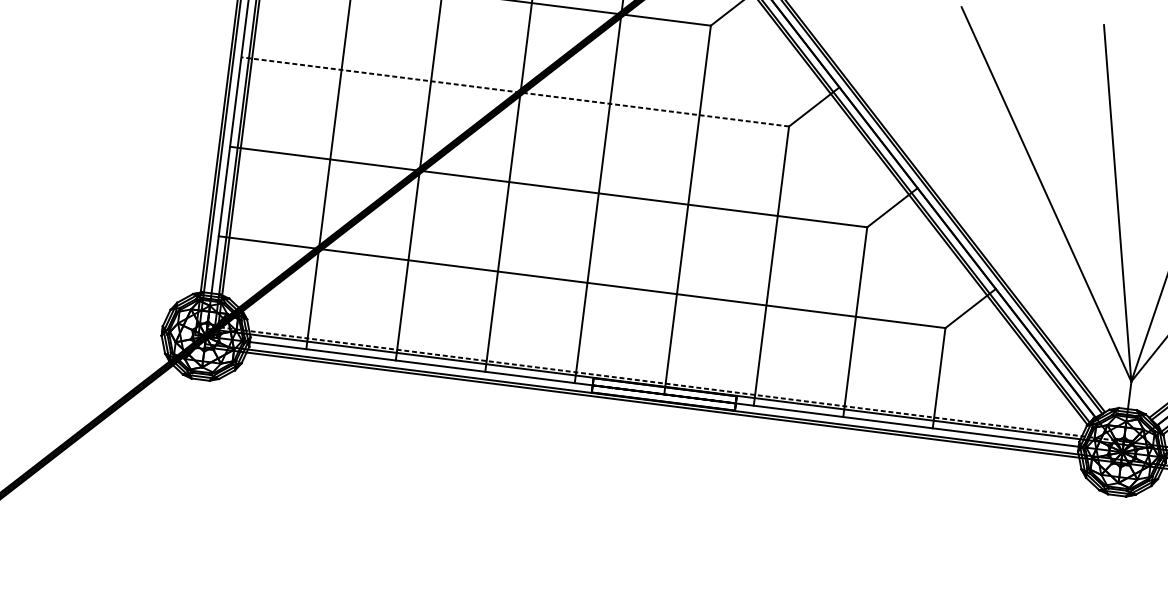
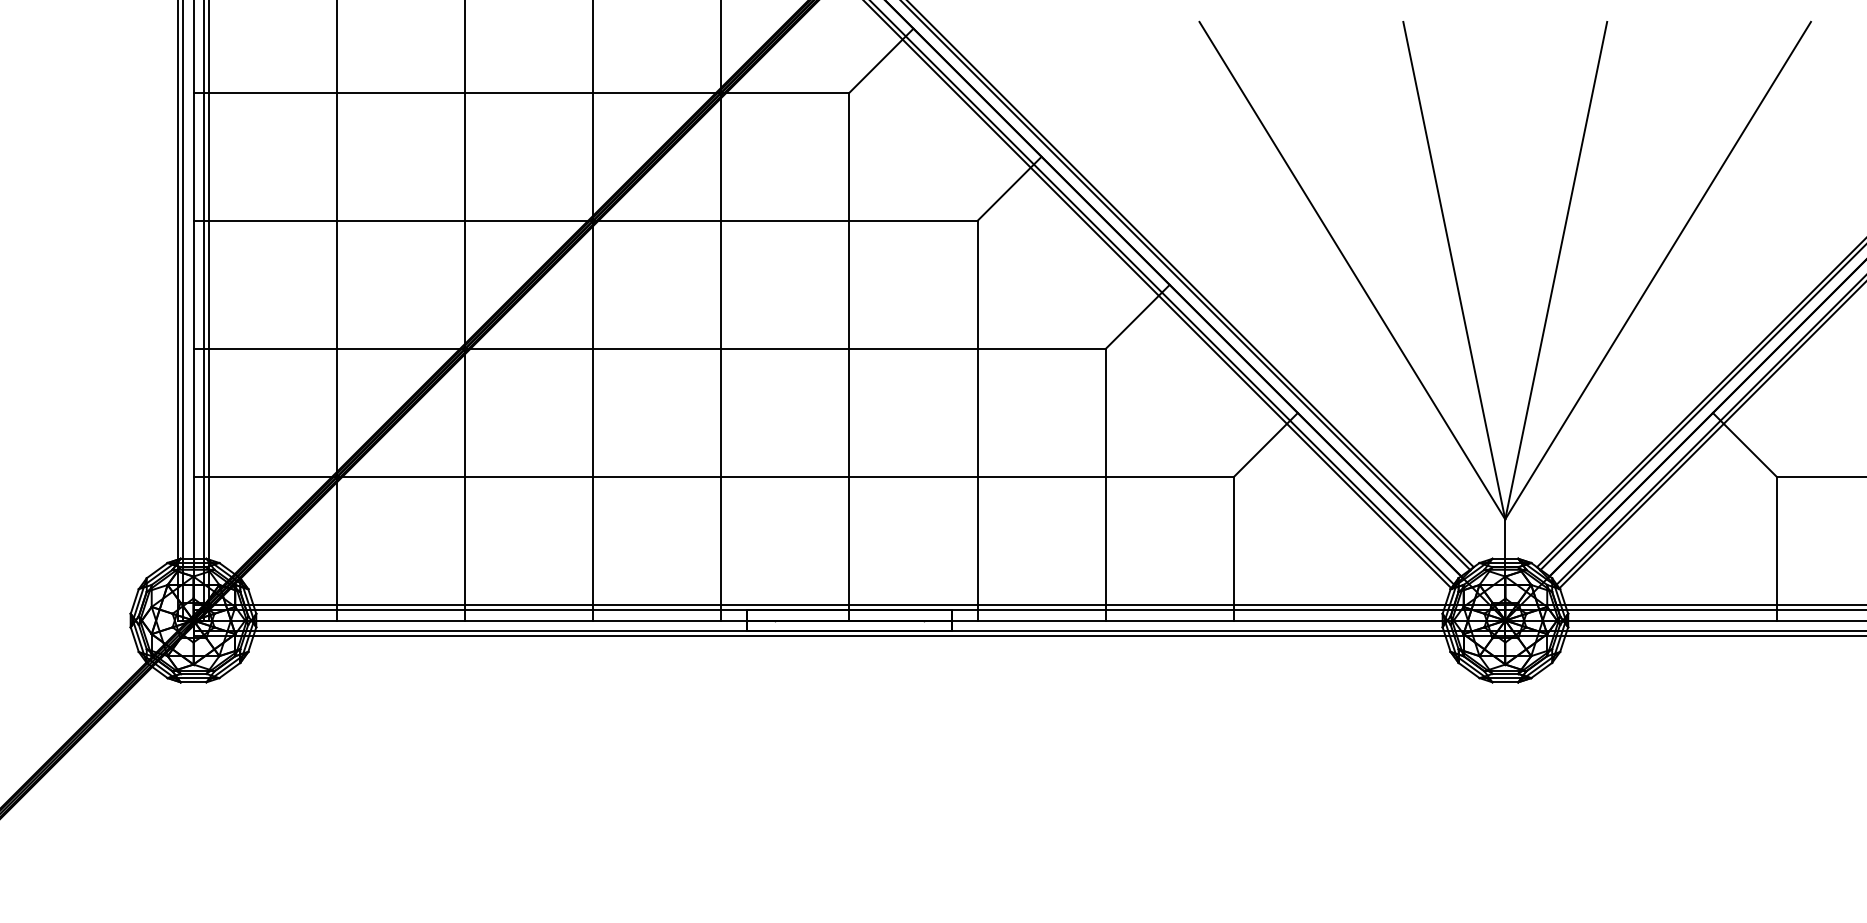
line: (515, 91) -> (585, 220), dashed -> solid
line: (665, 383) -> (849, 605), dashed -> solid

